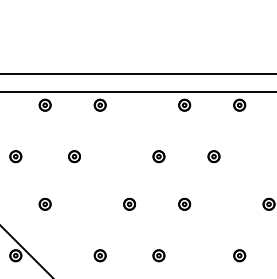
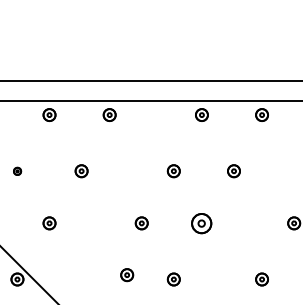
part: (15, 156) -> (17, 171), size x0.6
part: (184, 203) -> (201, 222), size x1.6
part: (99, 255) -> (126, 274), moved

